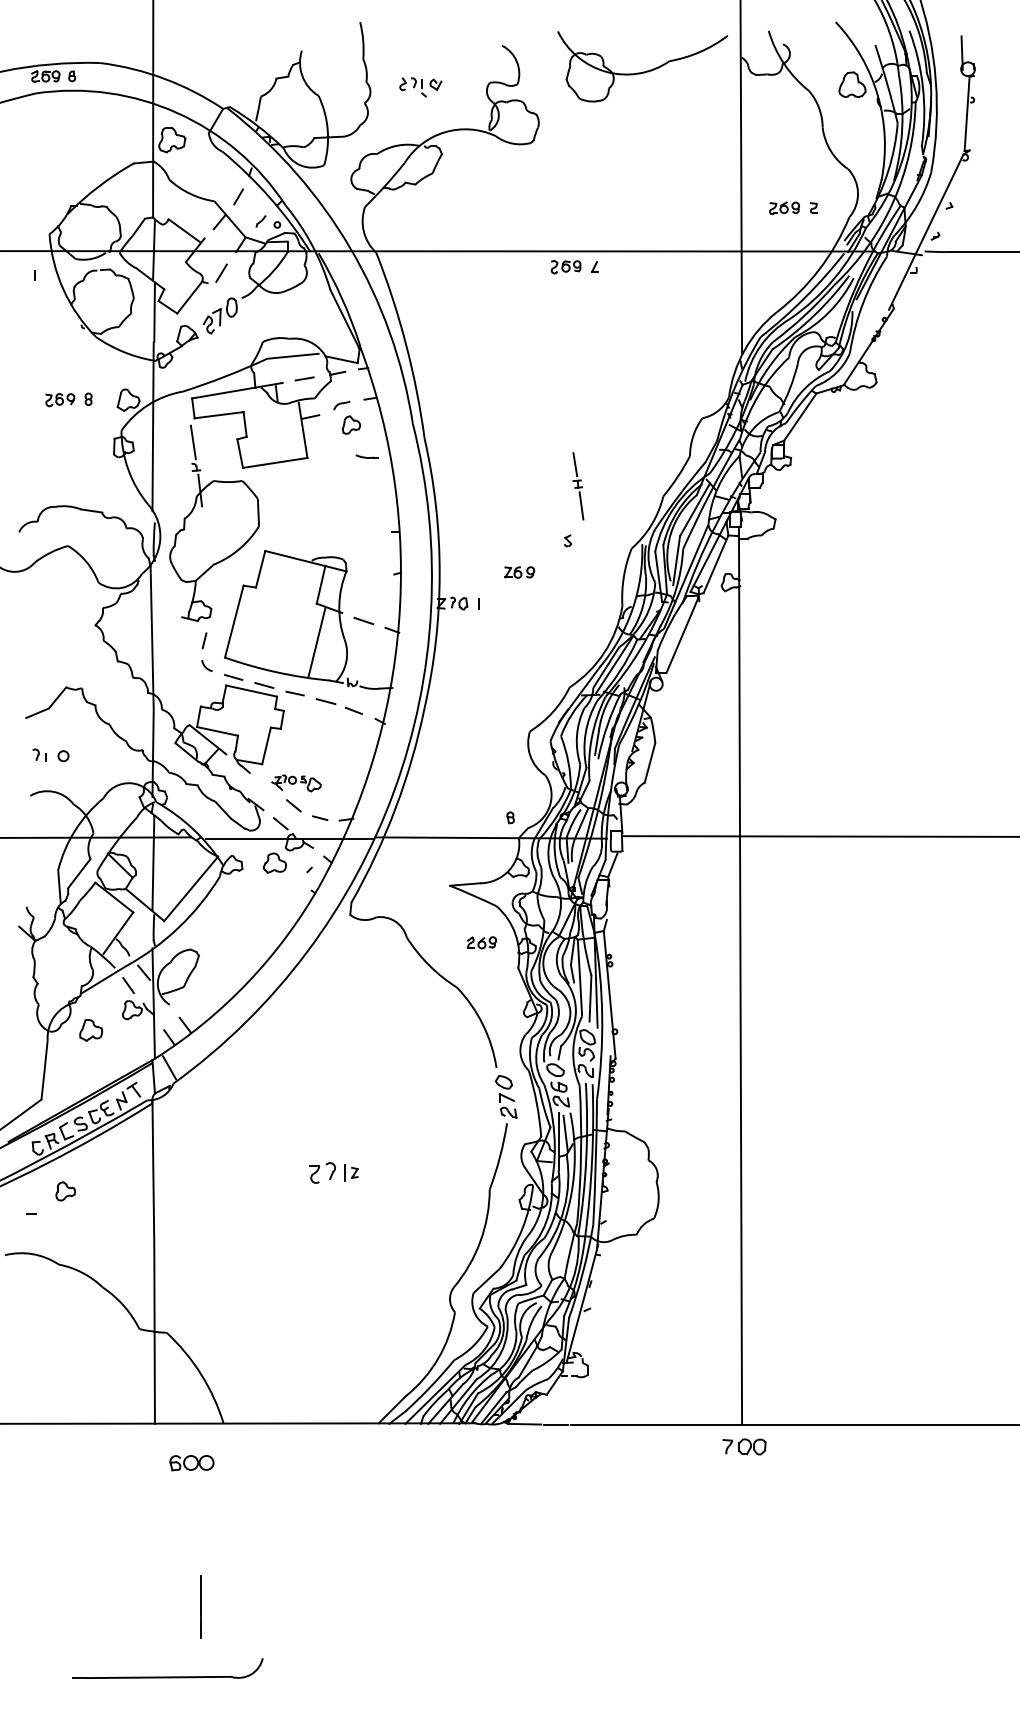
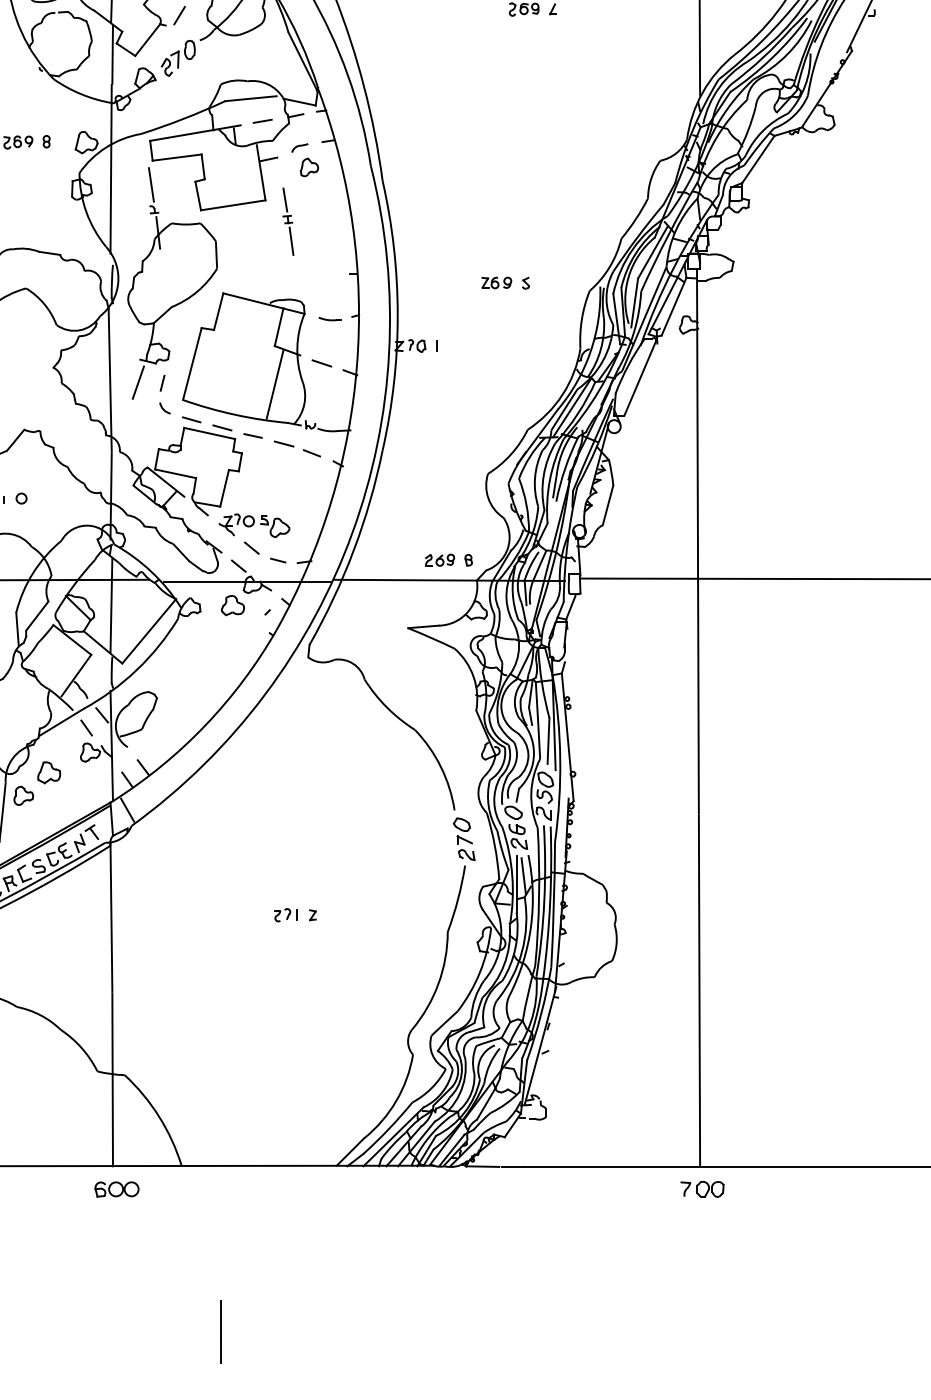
part: (366, 456) -> (329, 318), moved
part: (578, 486) -> (288, 221), moved
part: (519, 572) -> (496, 282), moved
line: (179, 640) -> (137, 382), added
part: (296, 783) -> (254, 525), size x1.43
part: (482, 942) -> (440, 559), moved
part: (327, 1172) -> (285, 914), size x0.62
part: (65, 1191) -> (23, 795), moved
part: (191, 1463) -> (116, 1189), moved
line: (200, 1606) -> (220, 1330), moved

